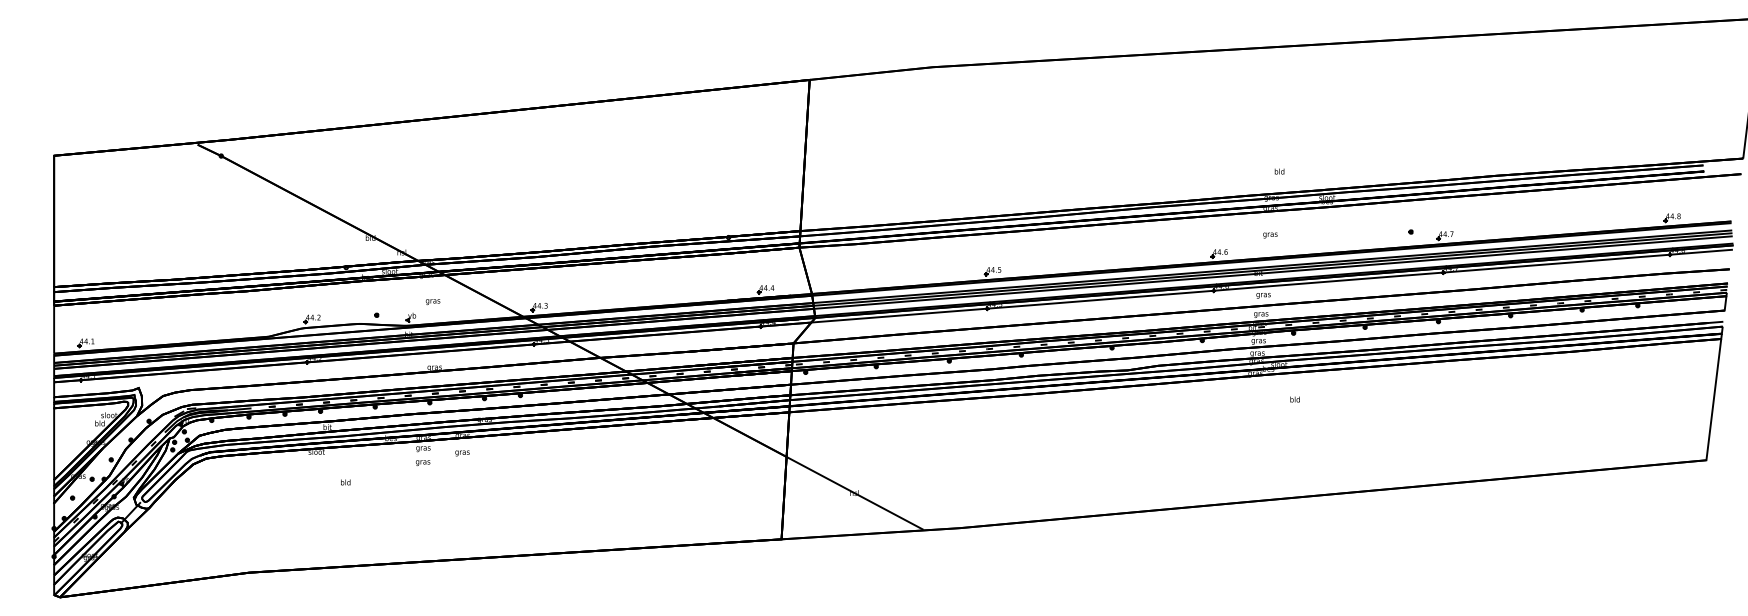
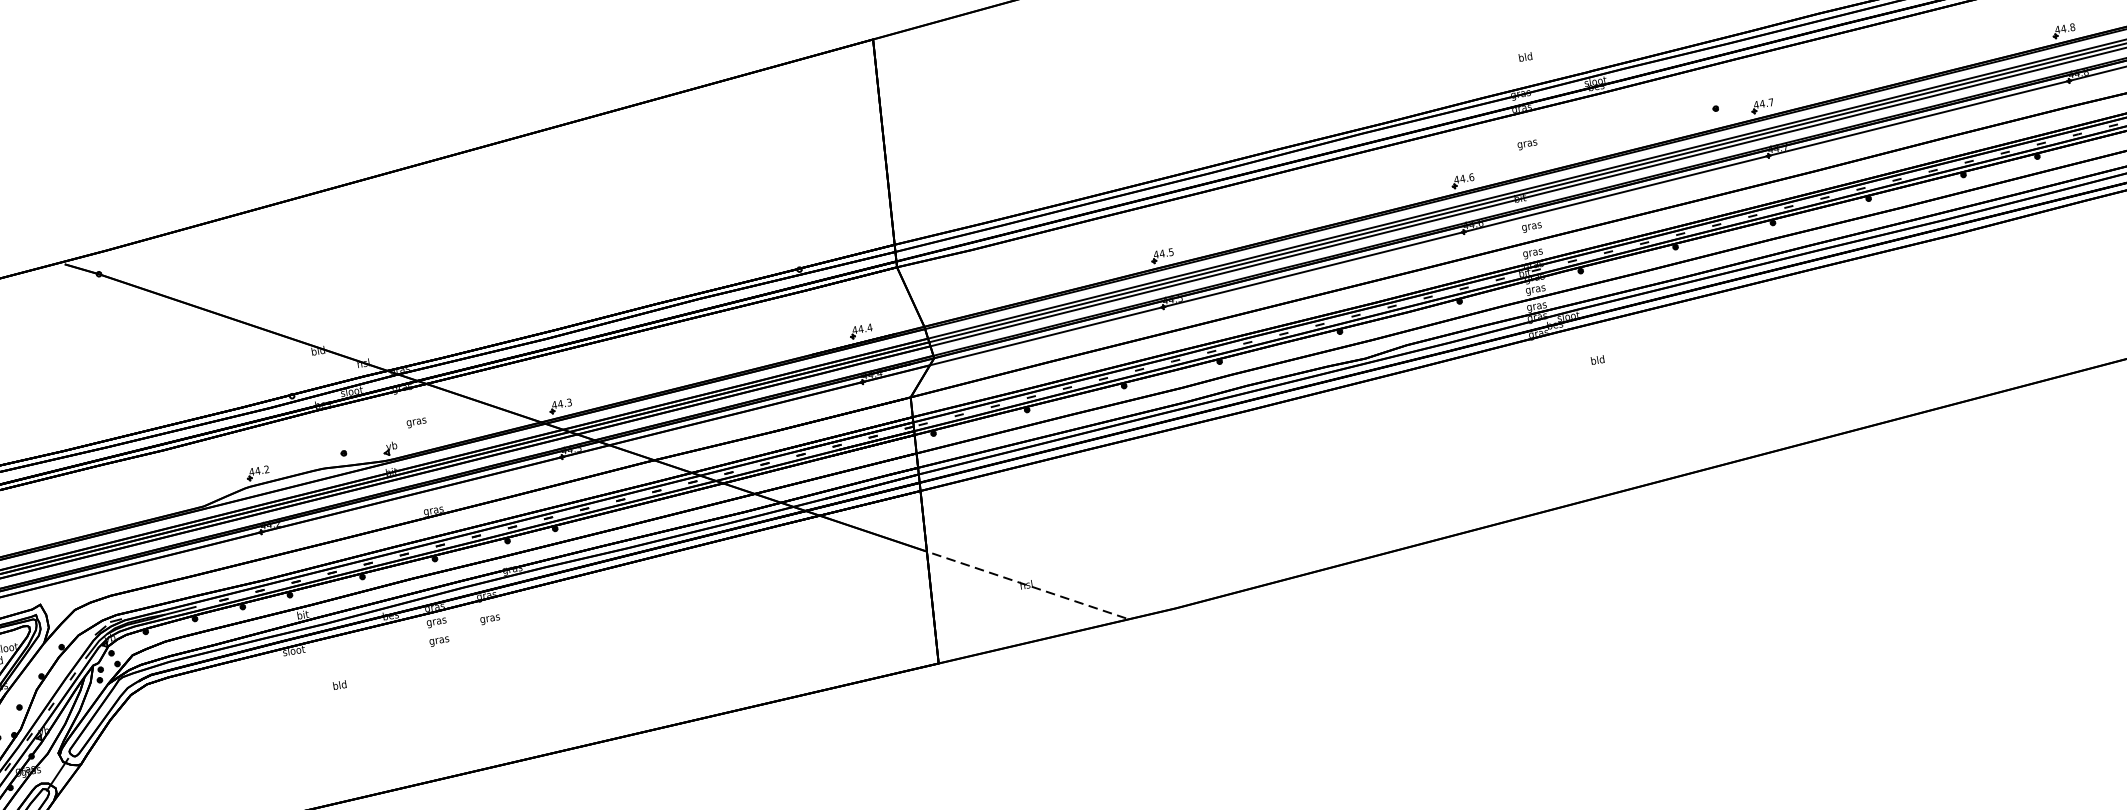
line: (854, 492) -> (1026, 584), solid -> dashed

